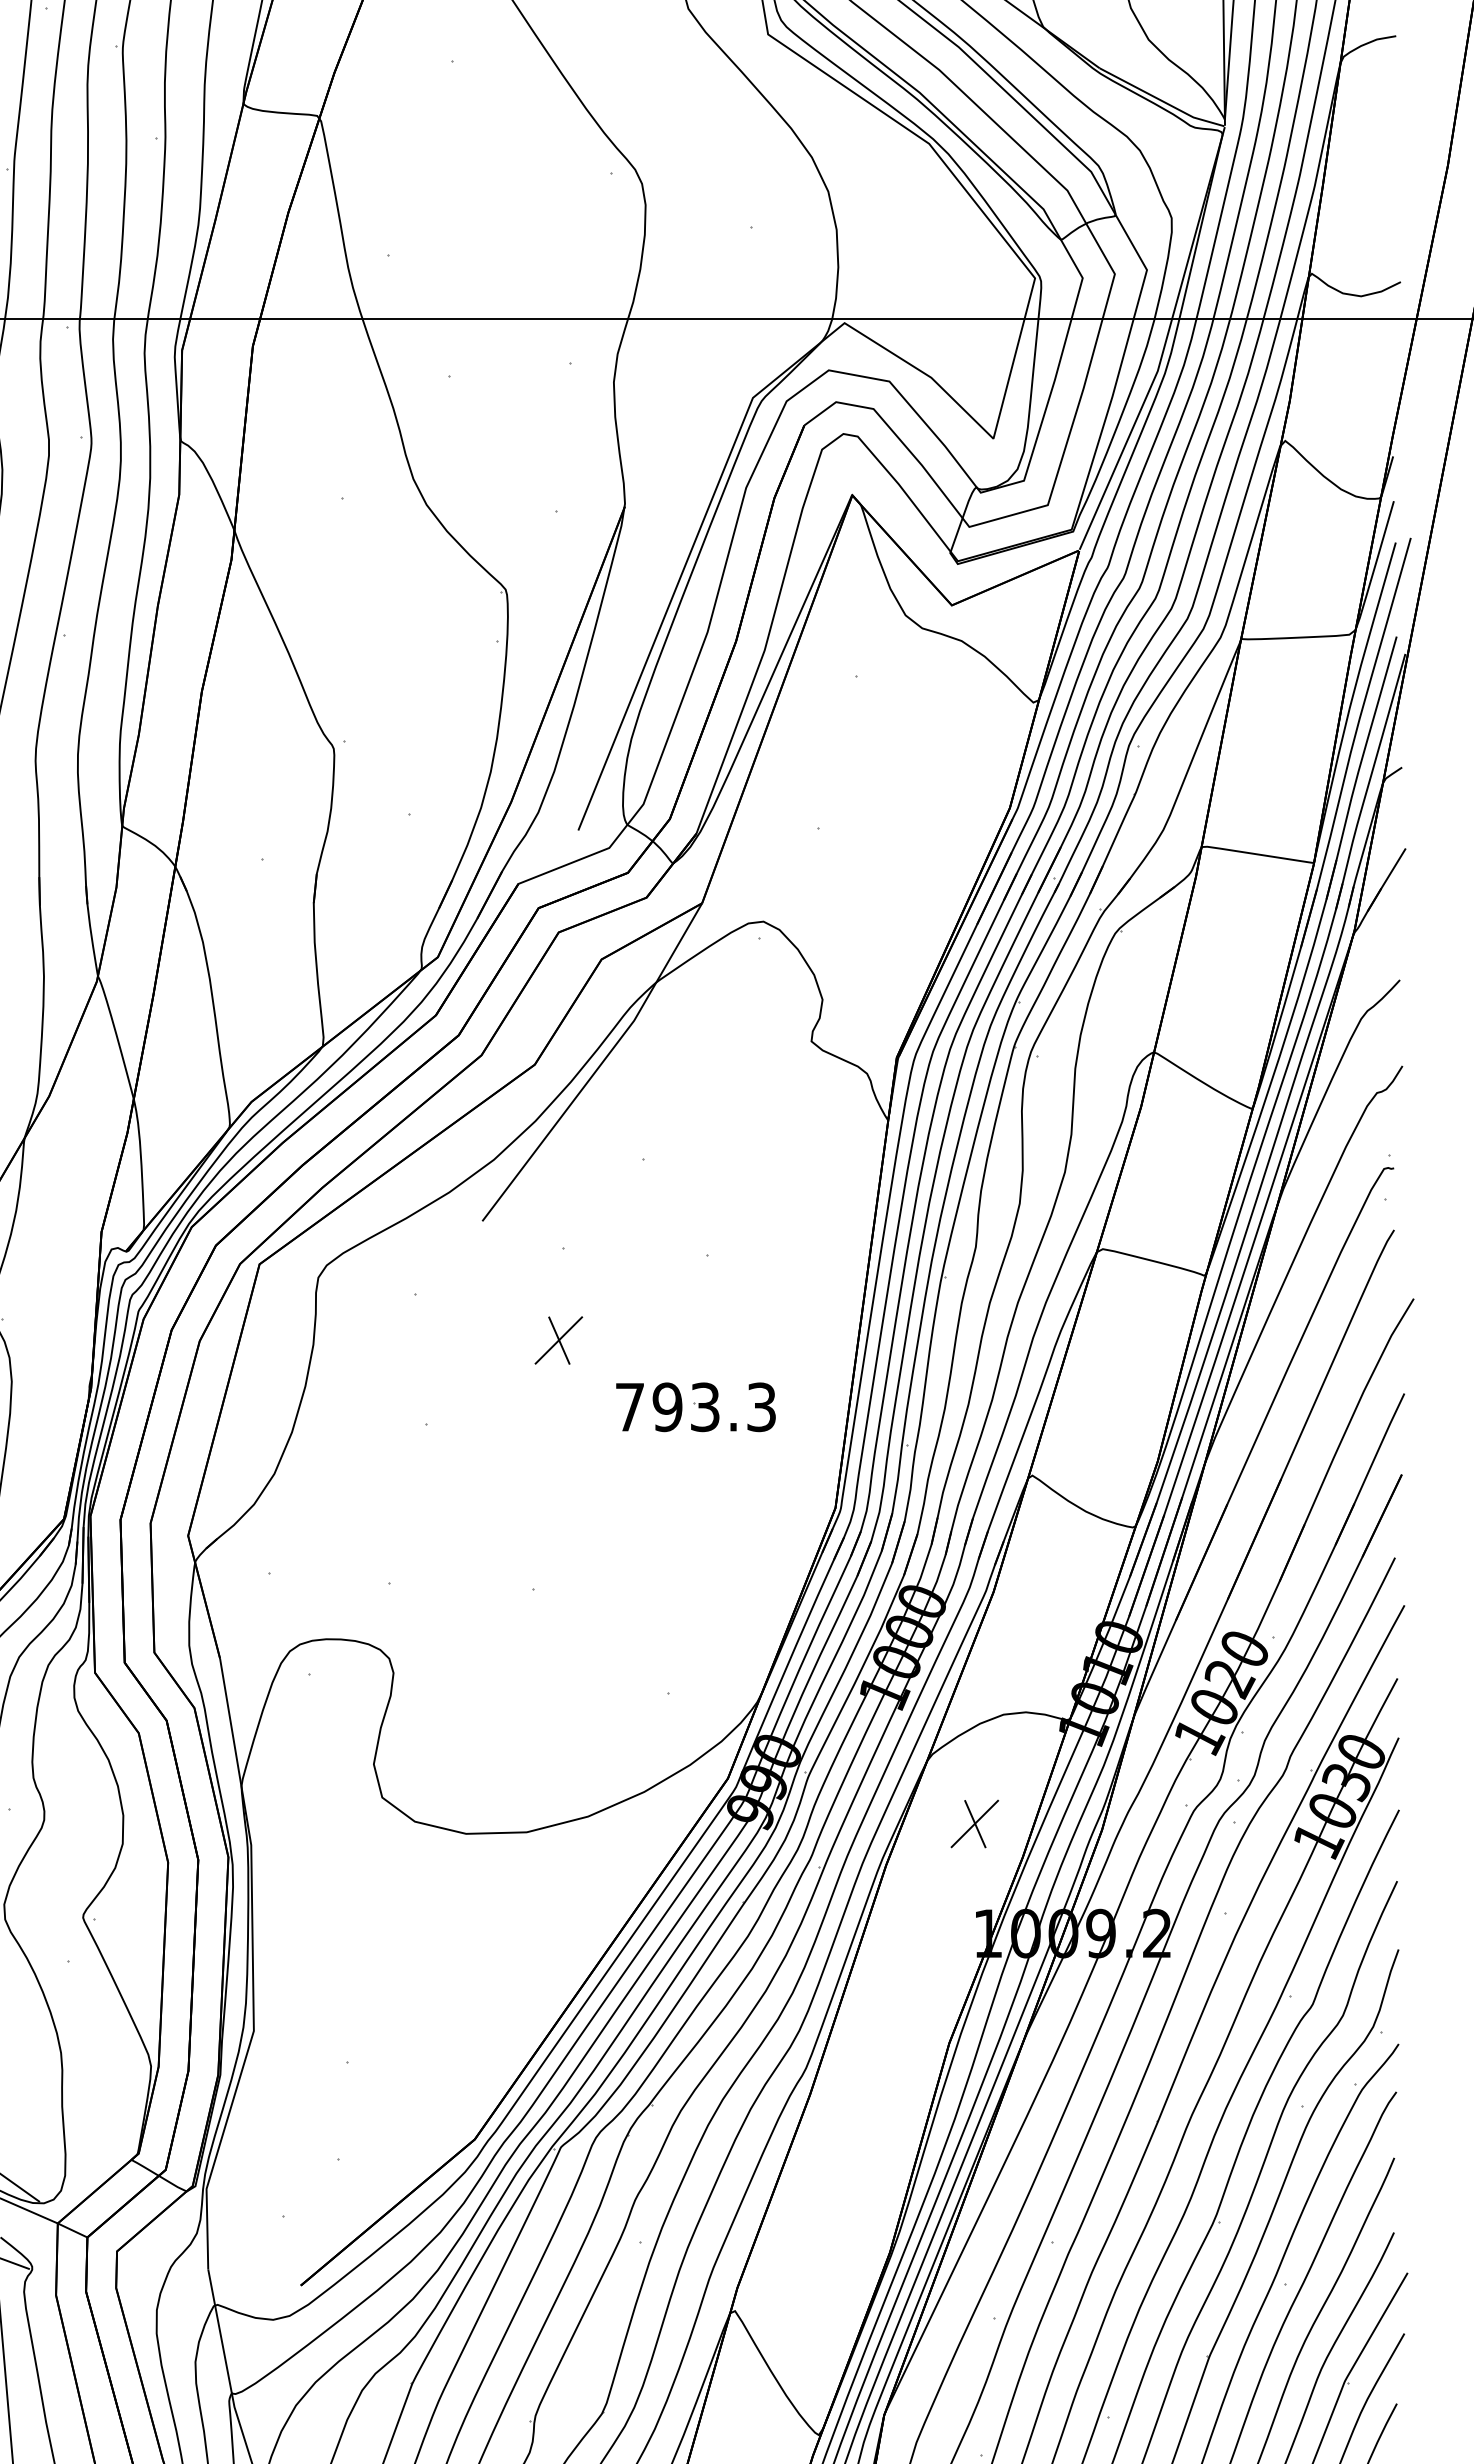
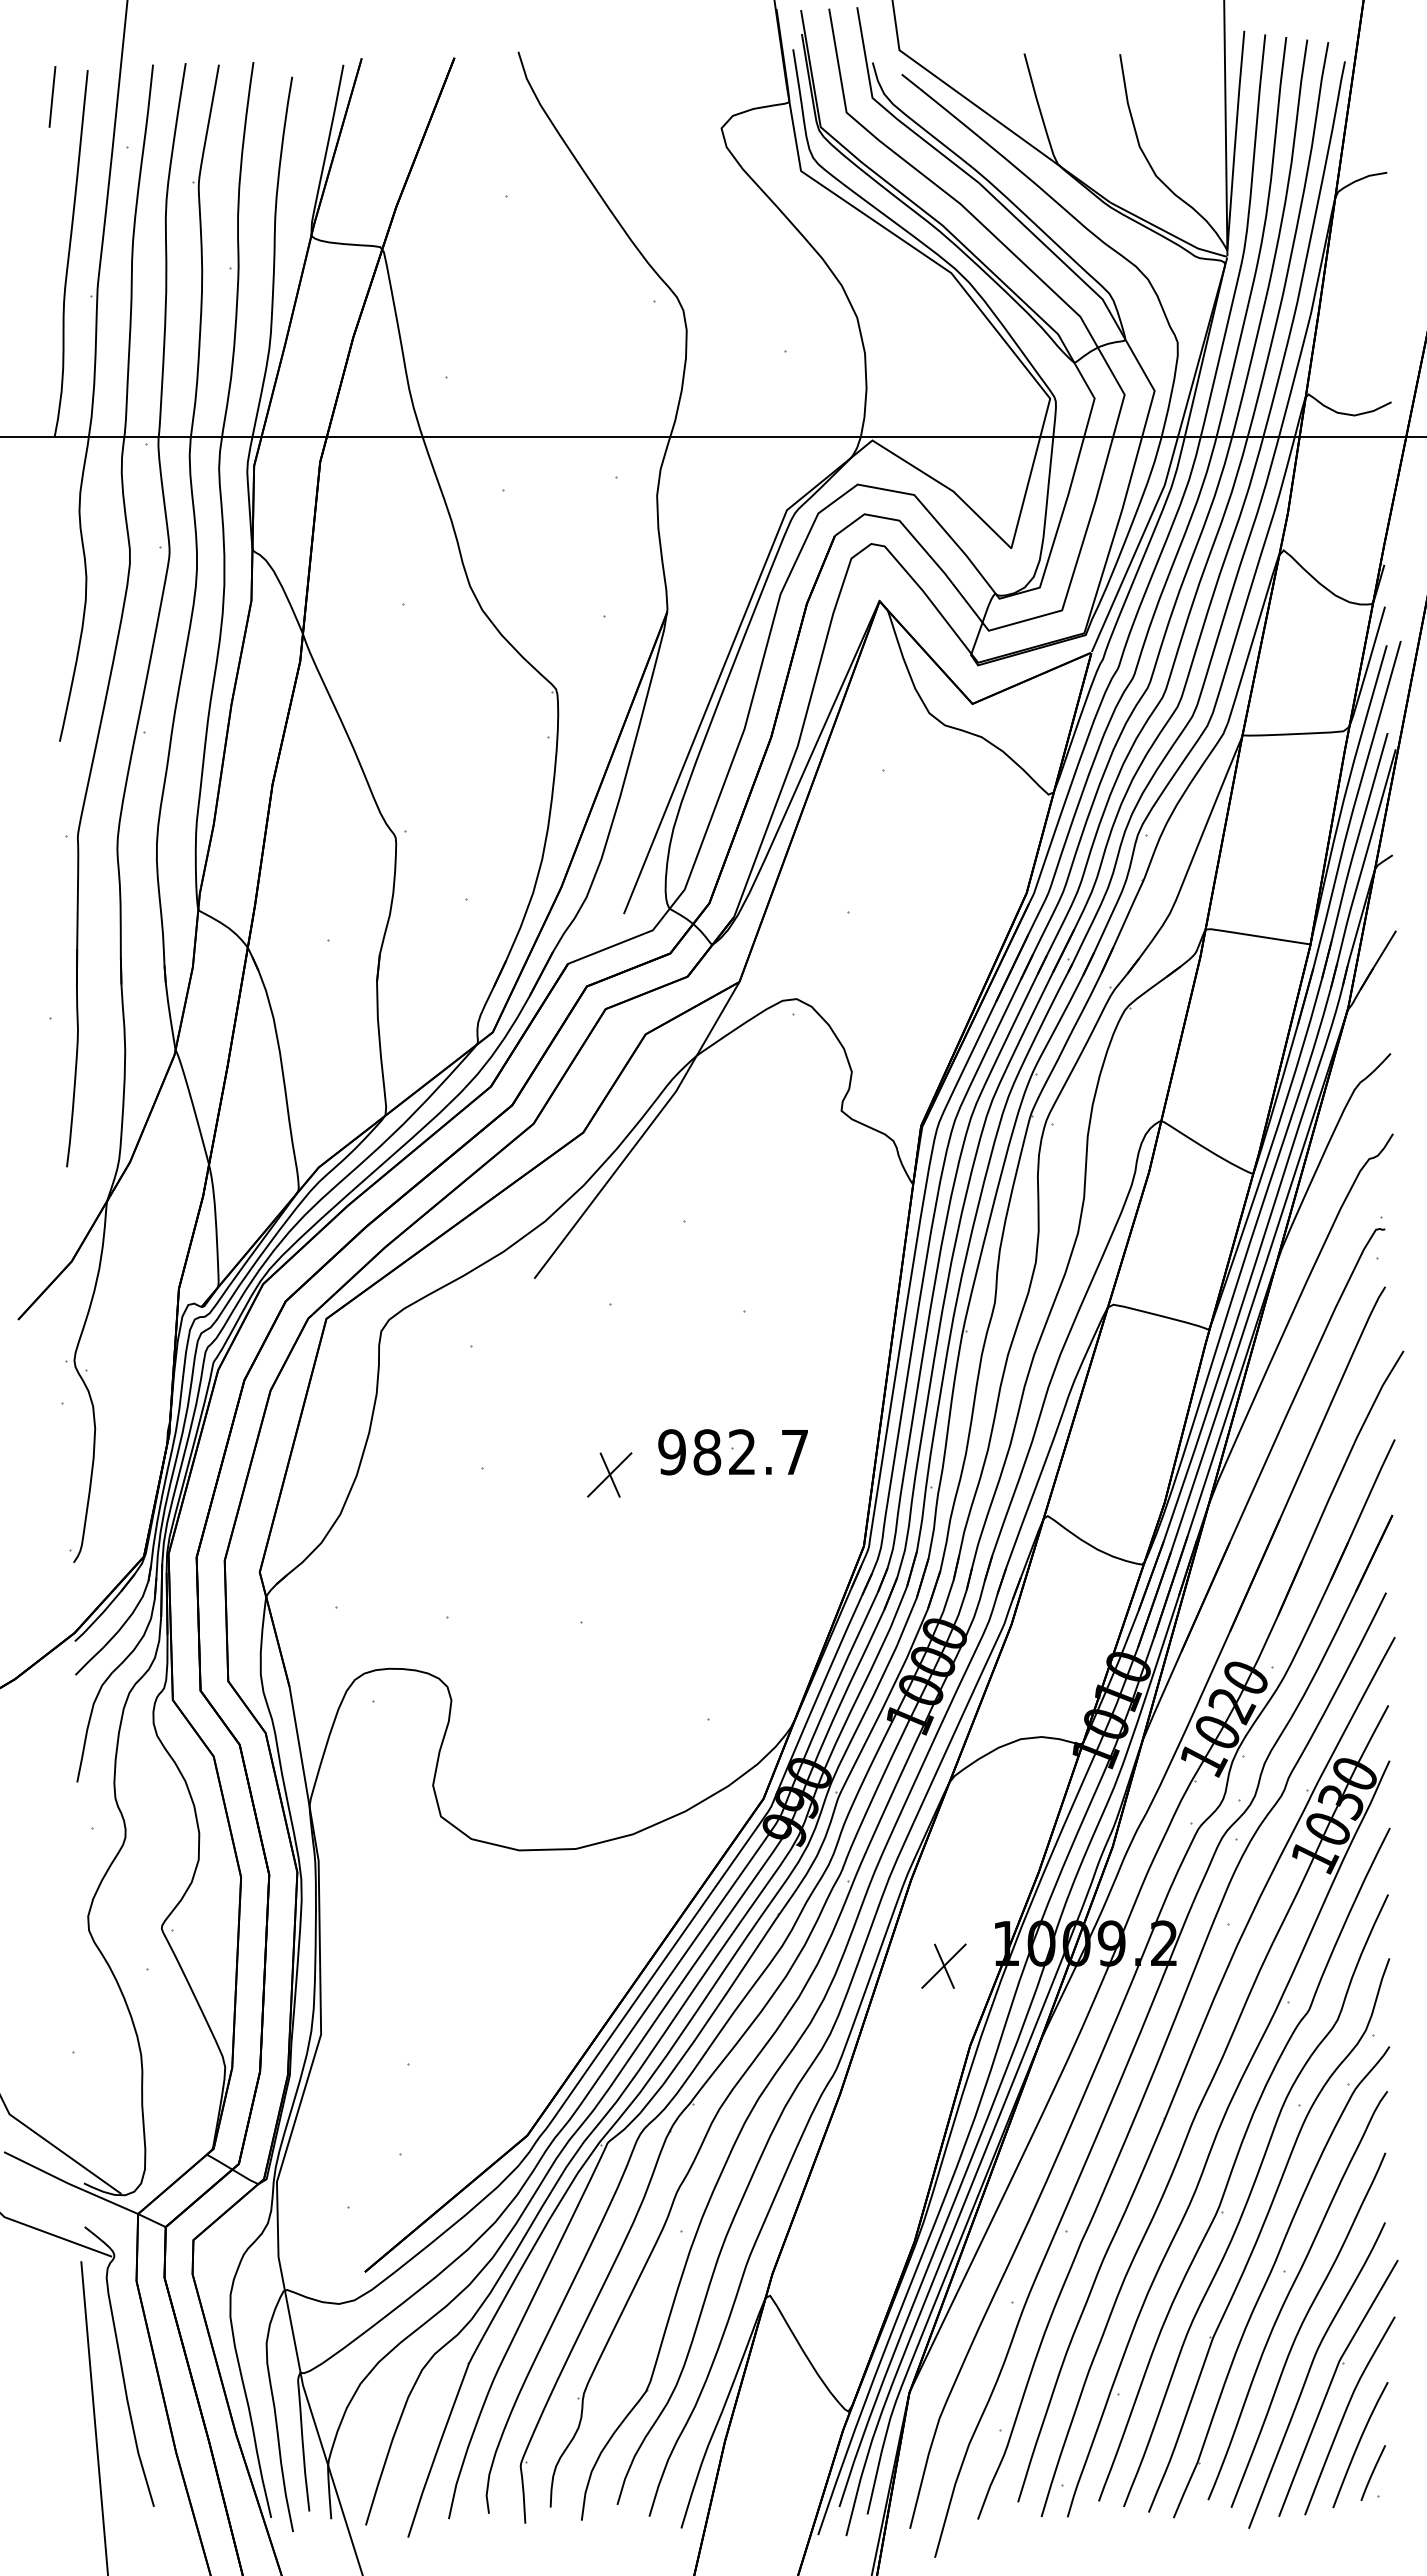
part: (558, 1339) -> (609, 1474), moved
text: (695, 1407) -> (733, 1452), 793.3 -> 982.7
part: (974, 1823) -> (943, 1965), moved

